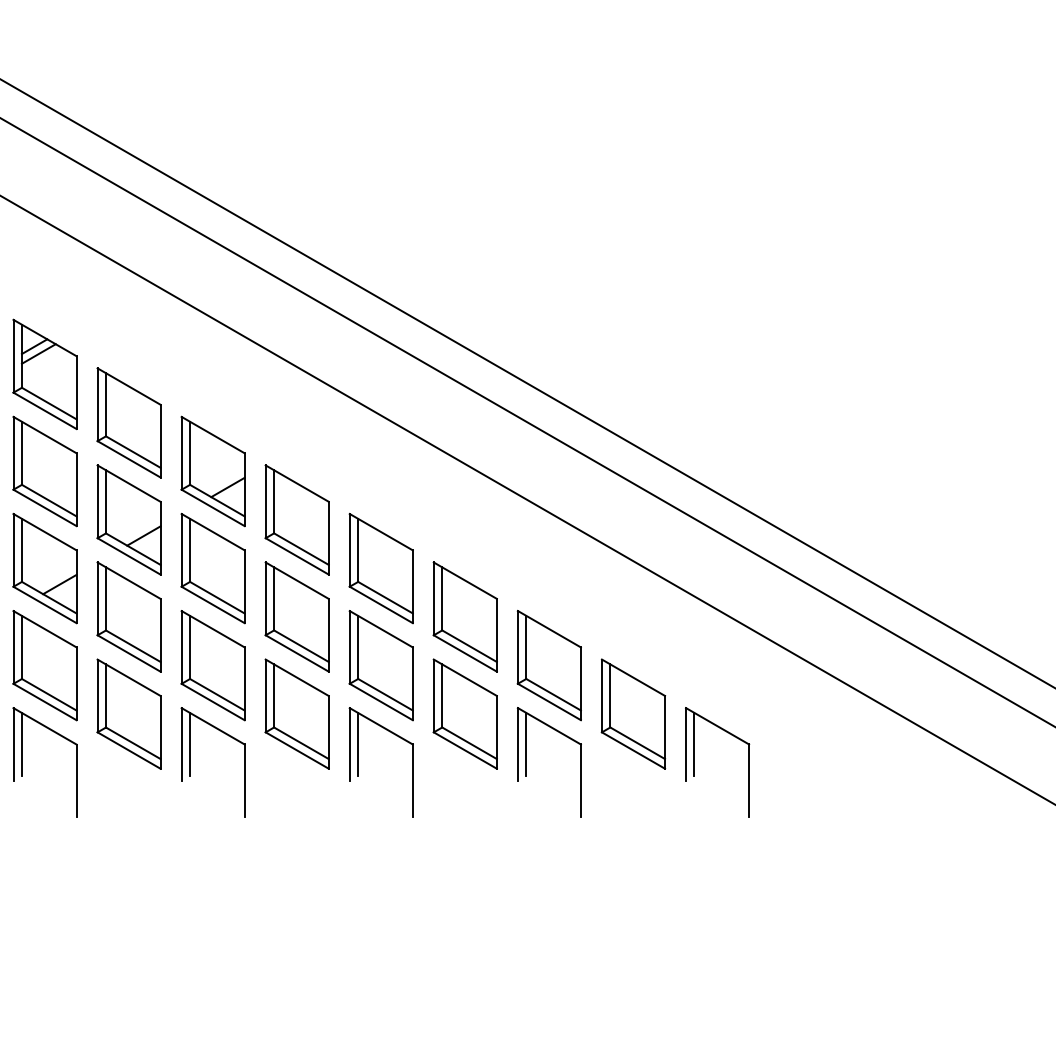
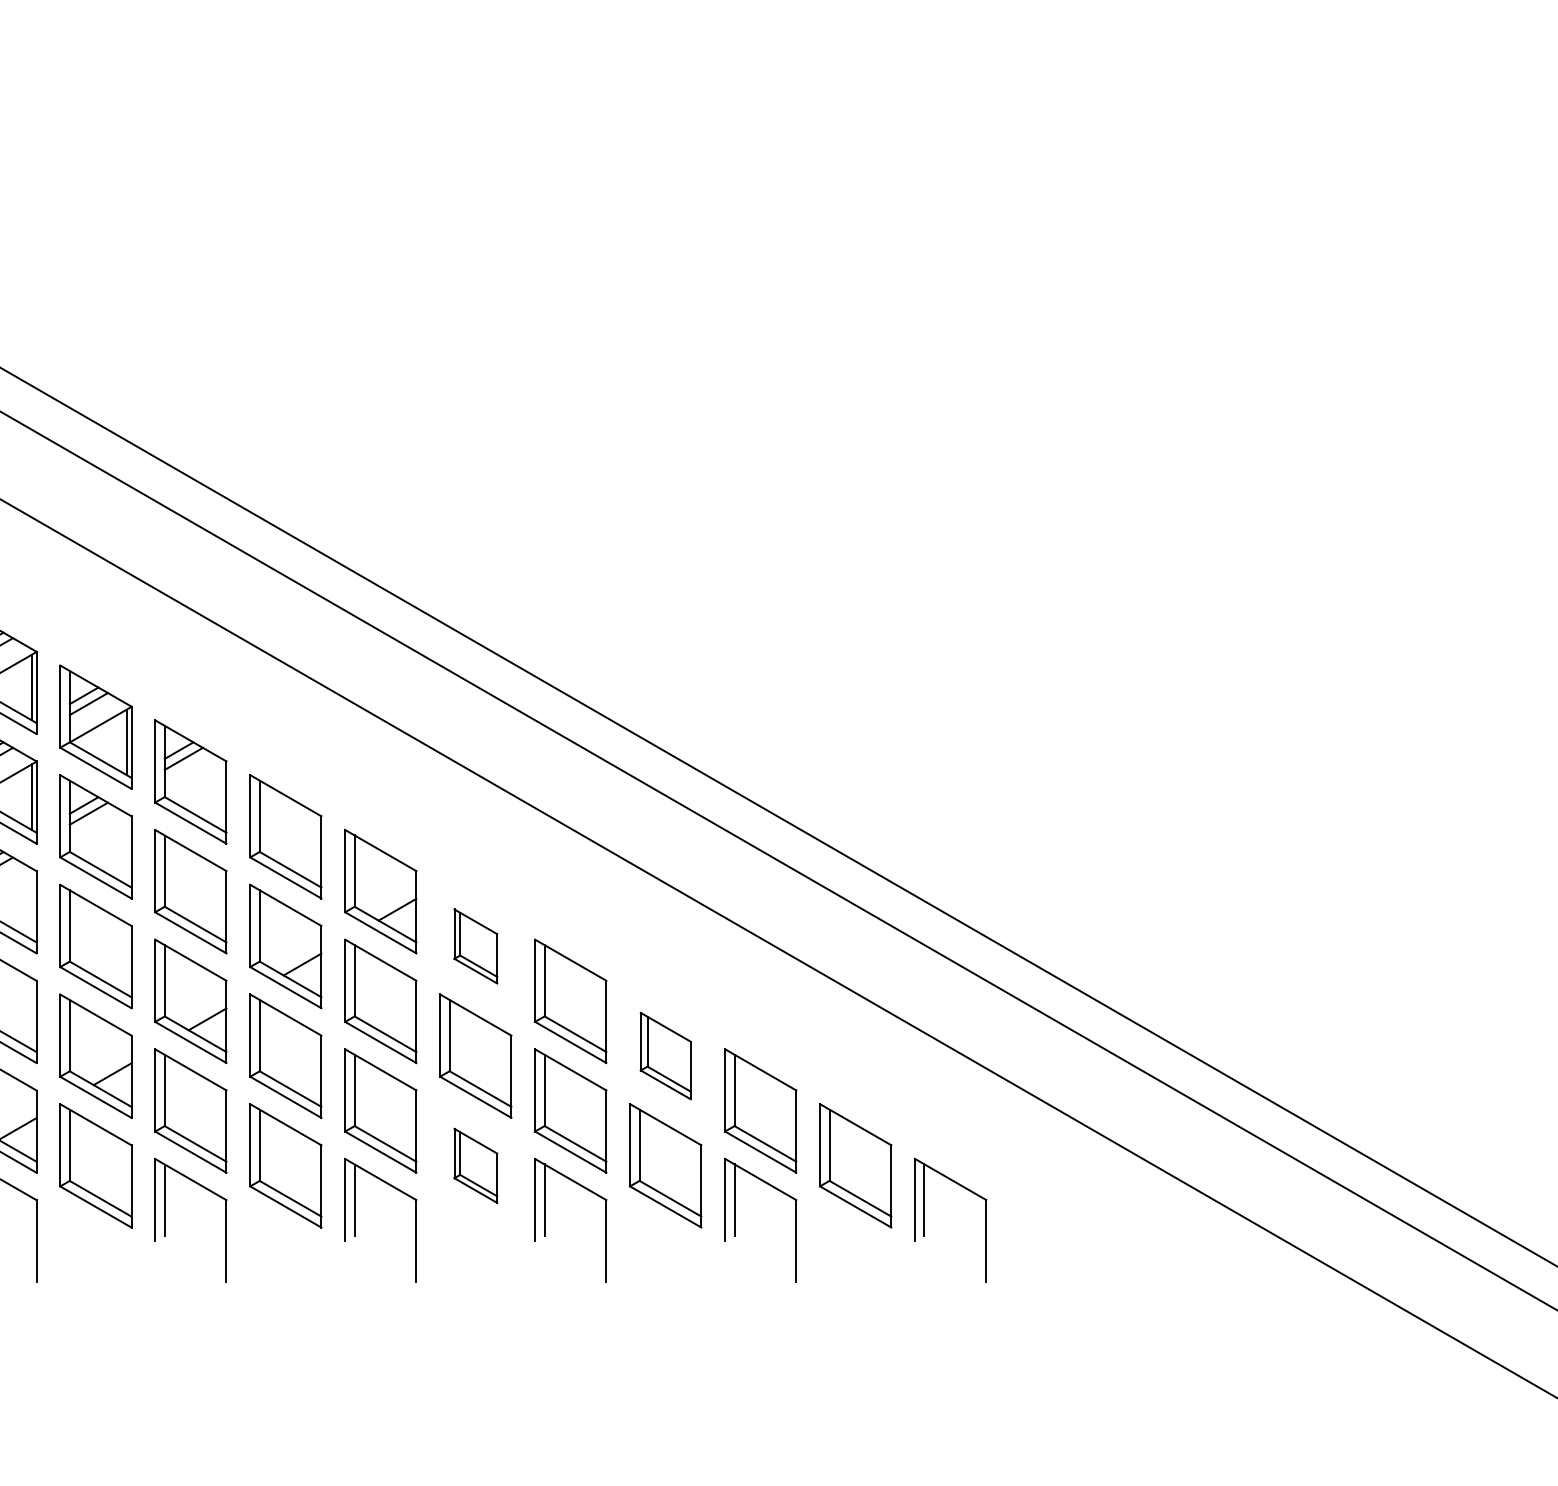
part: (296, 520) -> (475, 946), size x0.6
part: (465, 616) -> (665, 1055), size x0.7
part: (296, 713) -> (475, 1165), size x0.6

